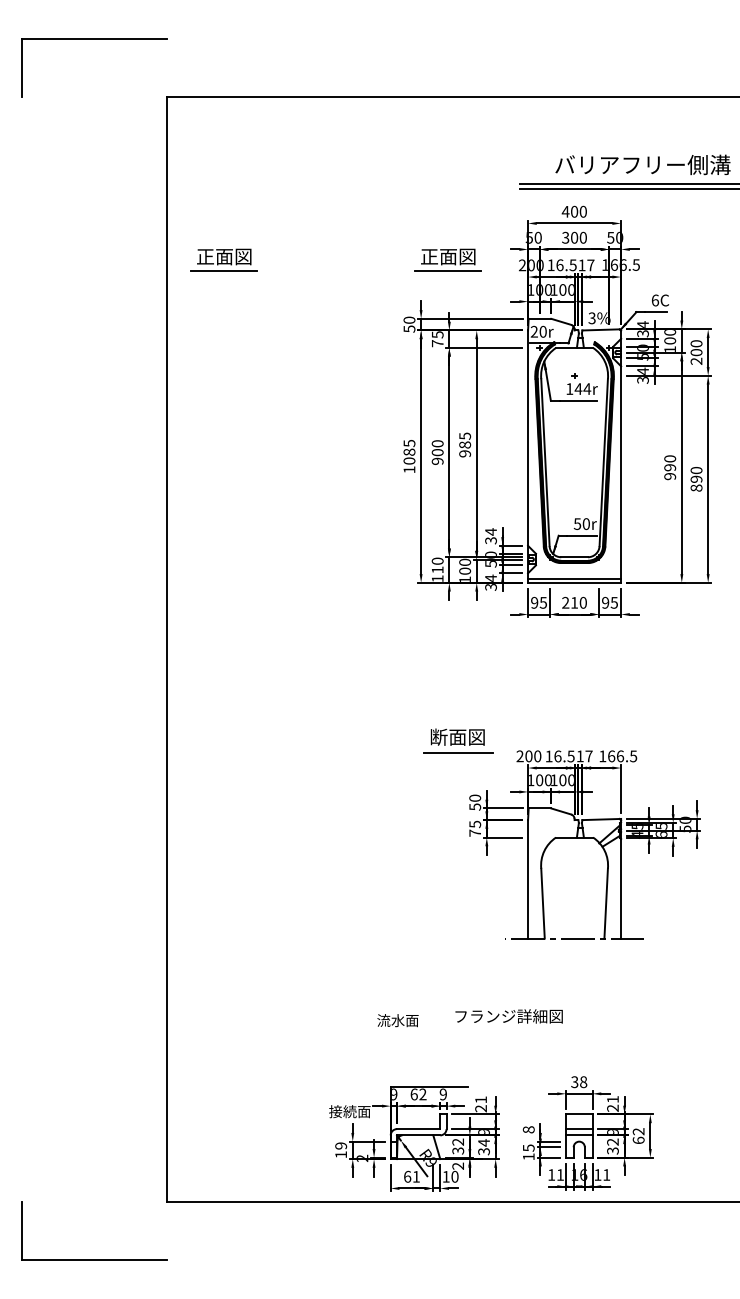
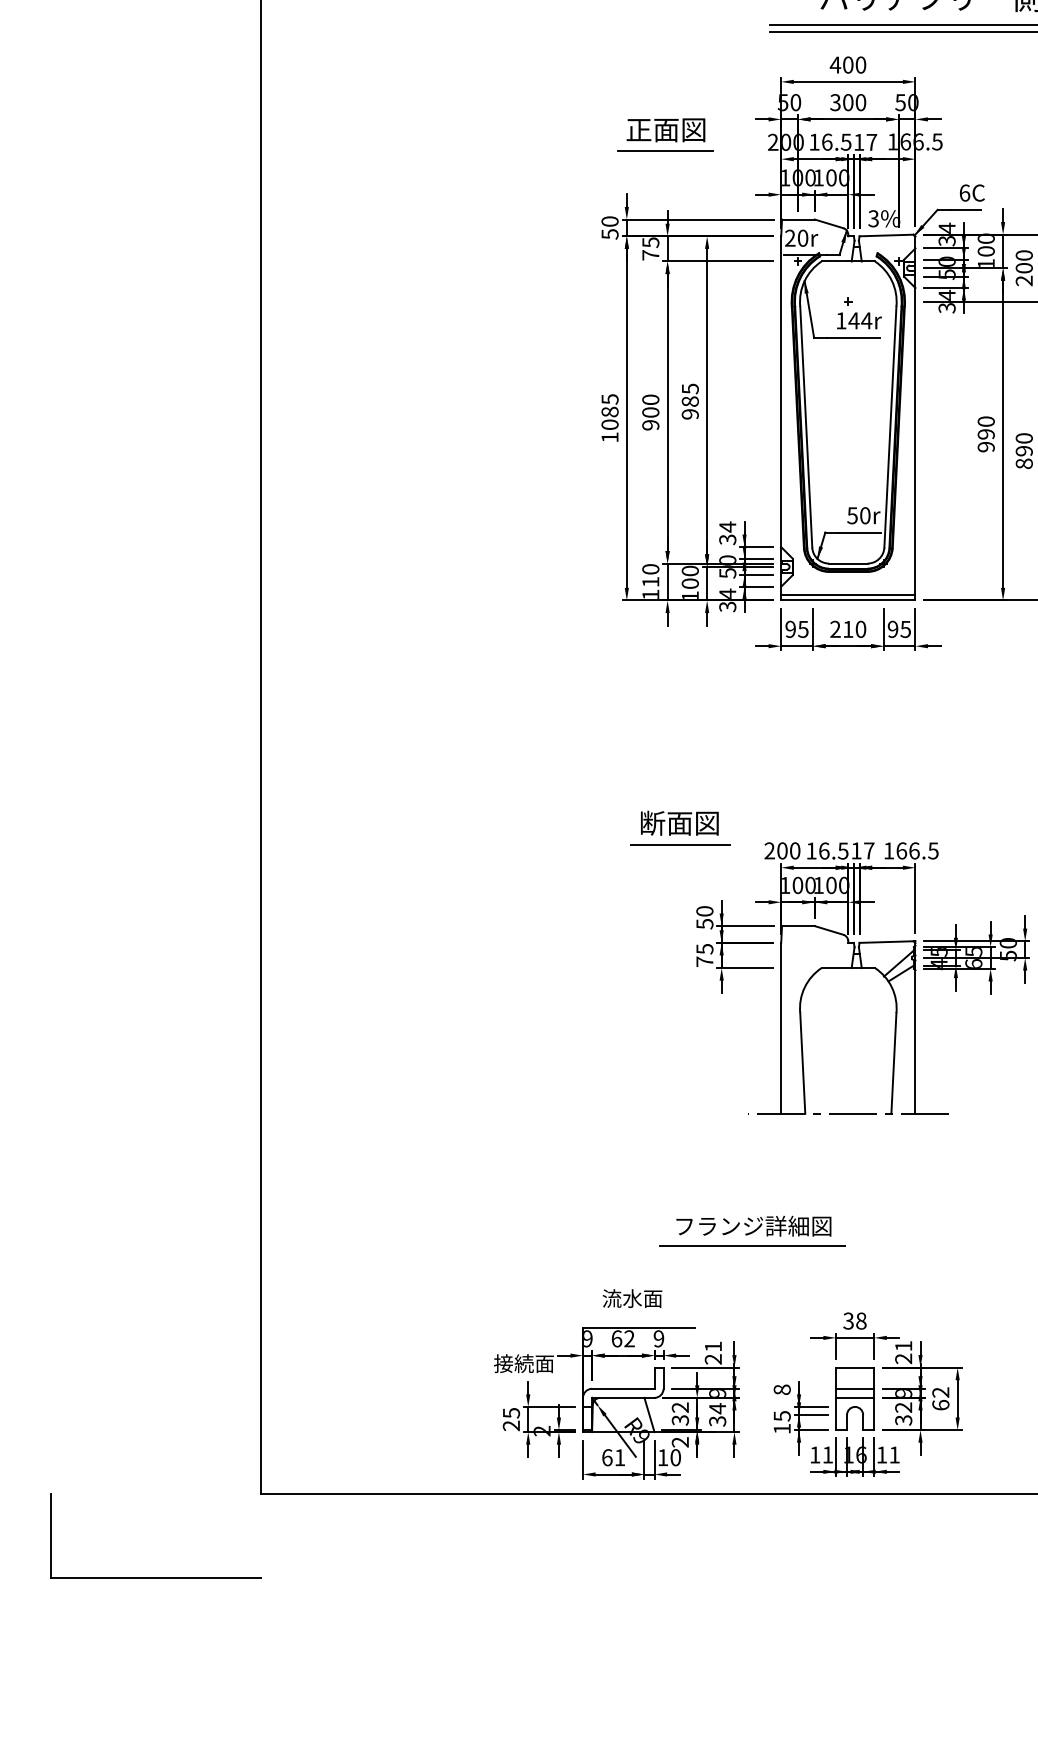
part: (223, 259) -> (341, 133), removed
text: (397, 1020) -> (631, 1298), moved
line: (508, 1030) -> (752, 1246), added
text: (340, 1150) -> (510, 1419), 19 -> 25

